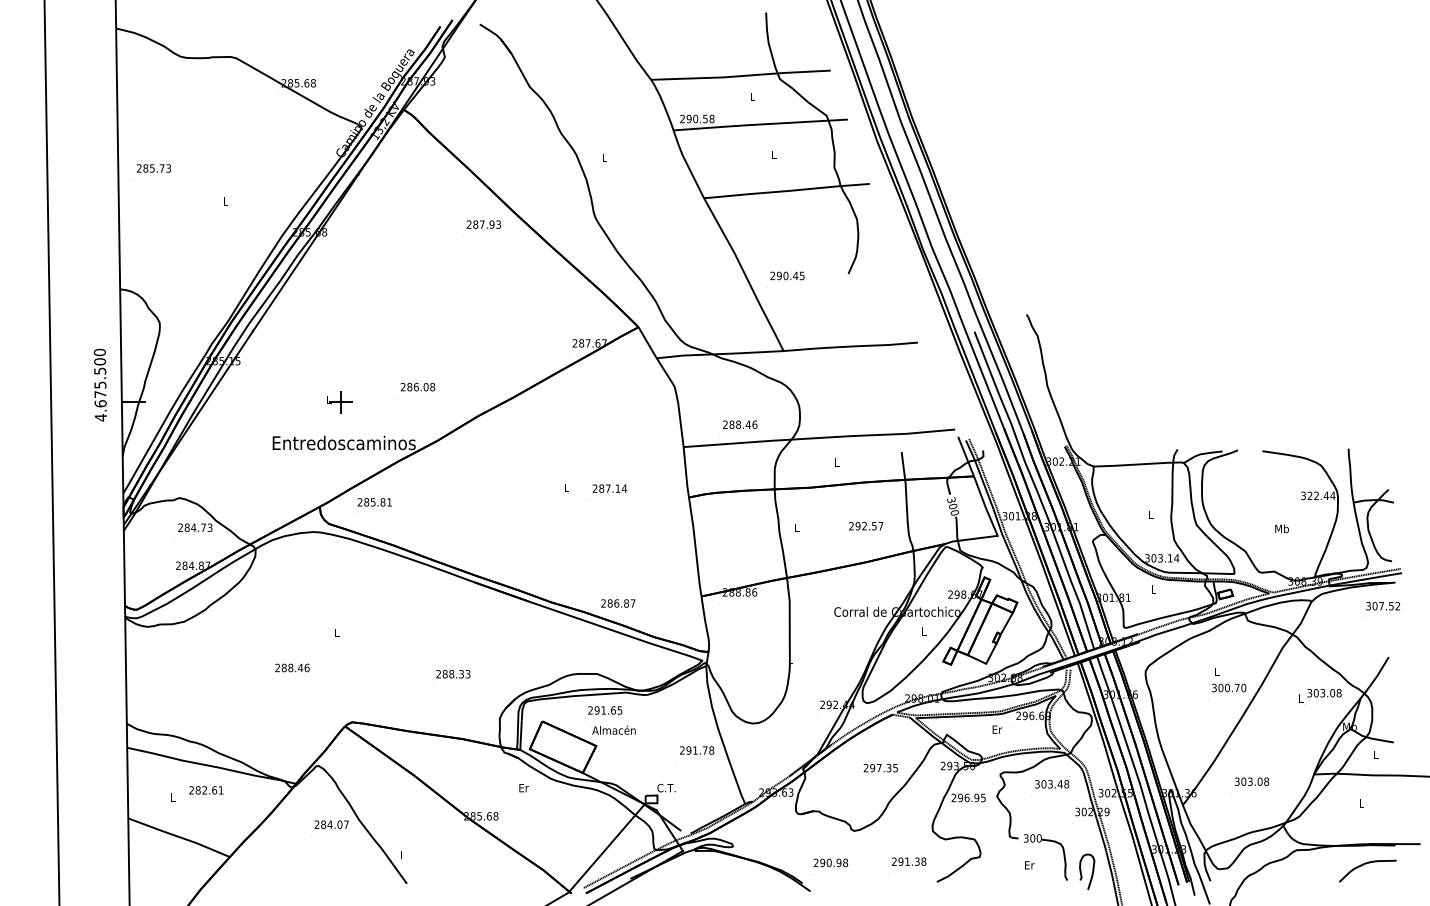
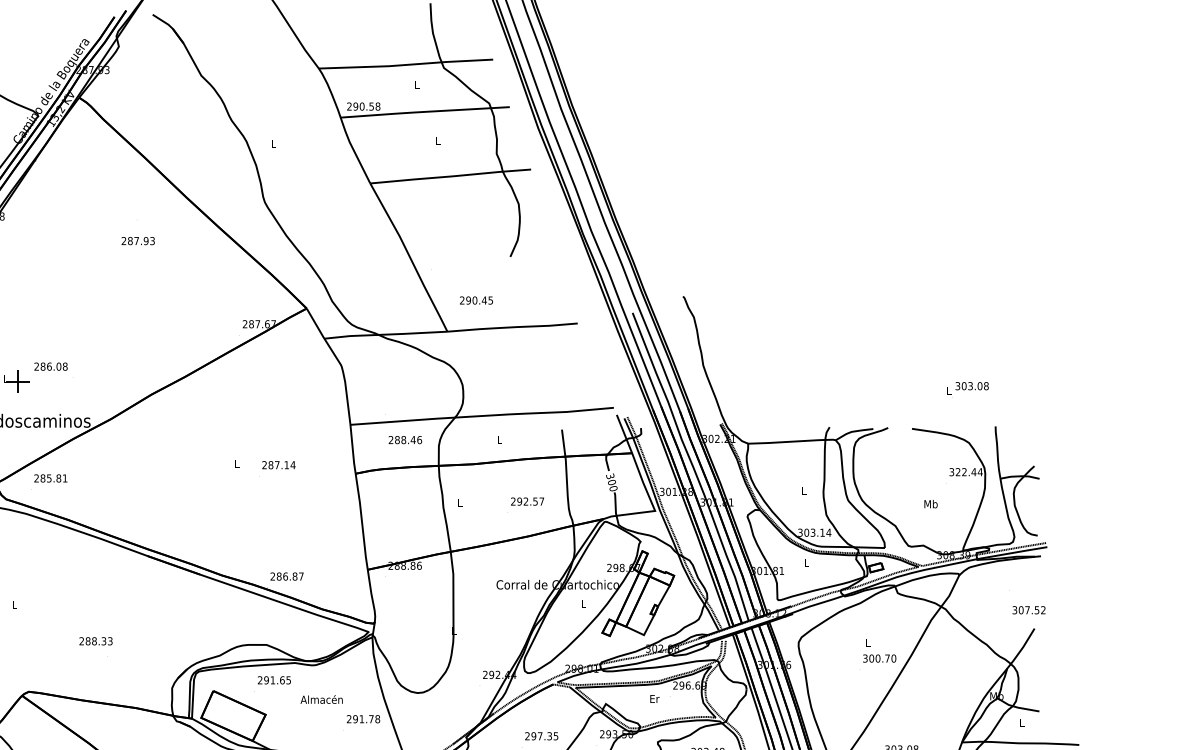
text: (483, 224) -> (137, 240), moved
text: (787, 275) -> (476, 300), moved
text: (417, 386) -> (50, 366), moved
text: (740, 424) -> (405, 439), moved
text: (1382, 606) -> (1028, 610), moved
text: (453, 674) -> (96, 641), moved
text: (1320, 696) -> (968, 389), moved
text: (613, 729) -> (321, 698), moved

